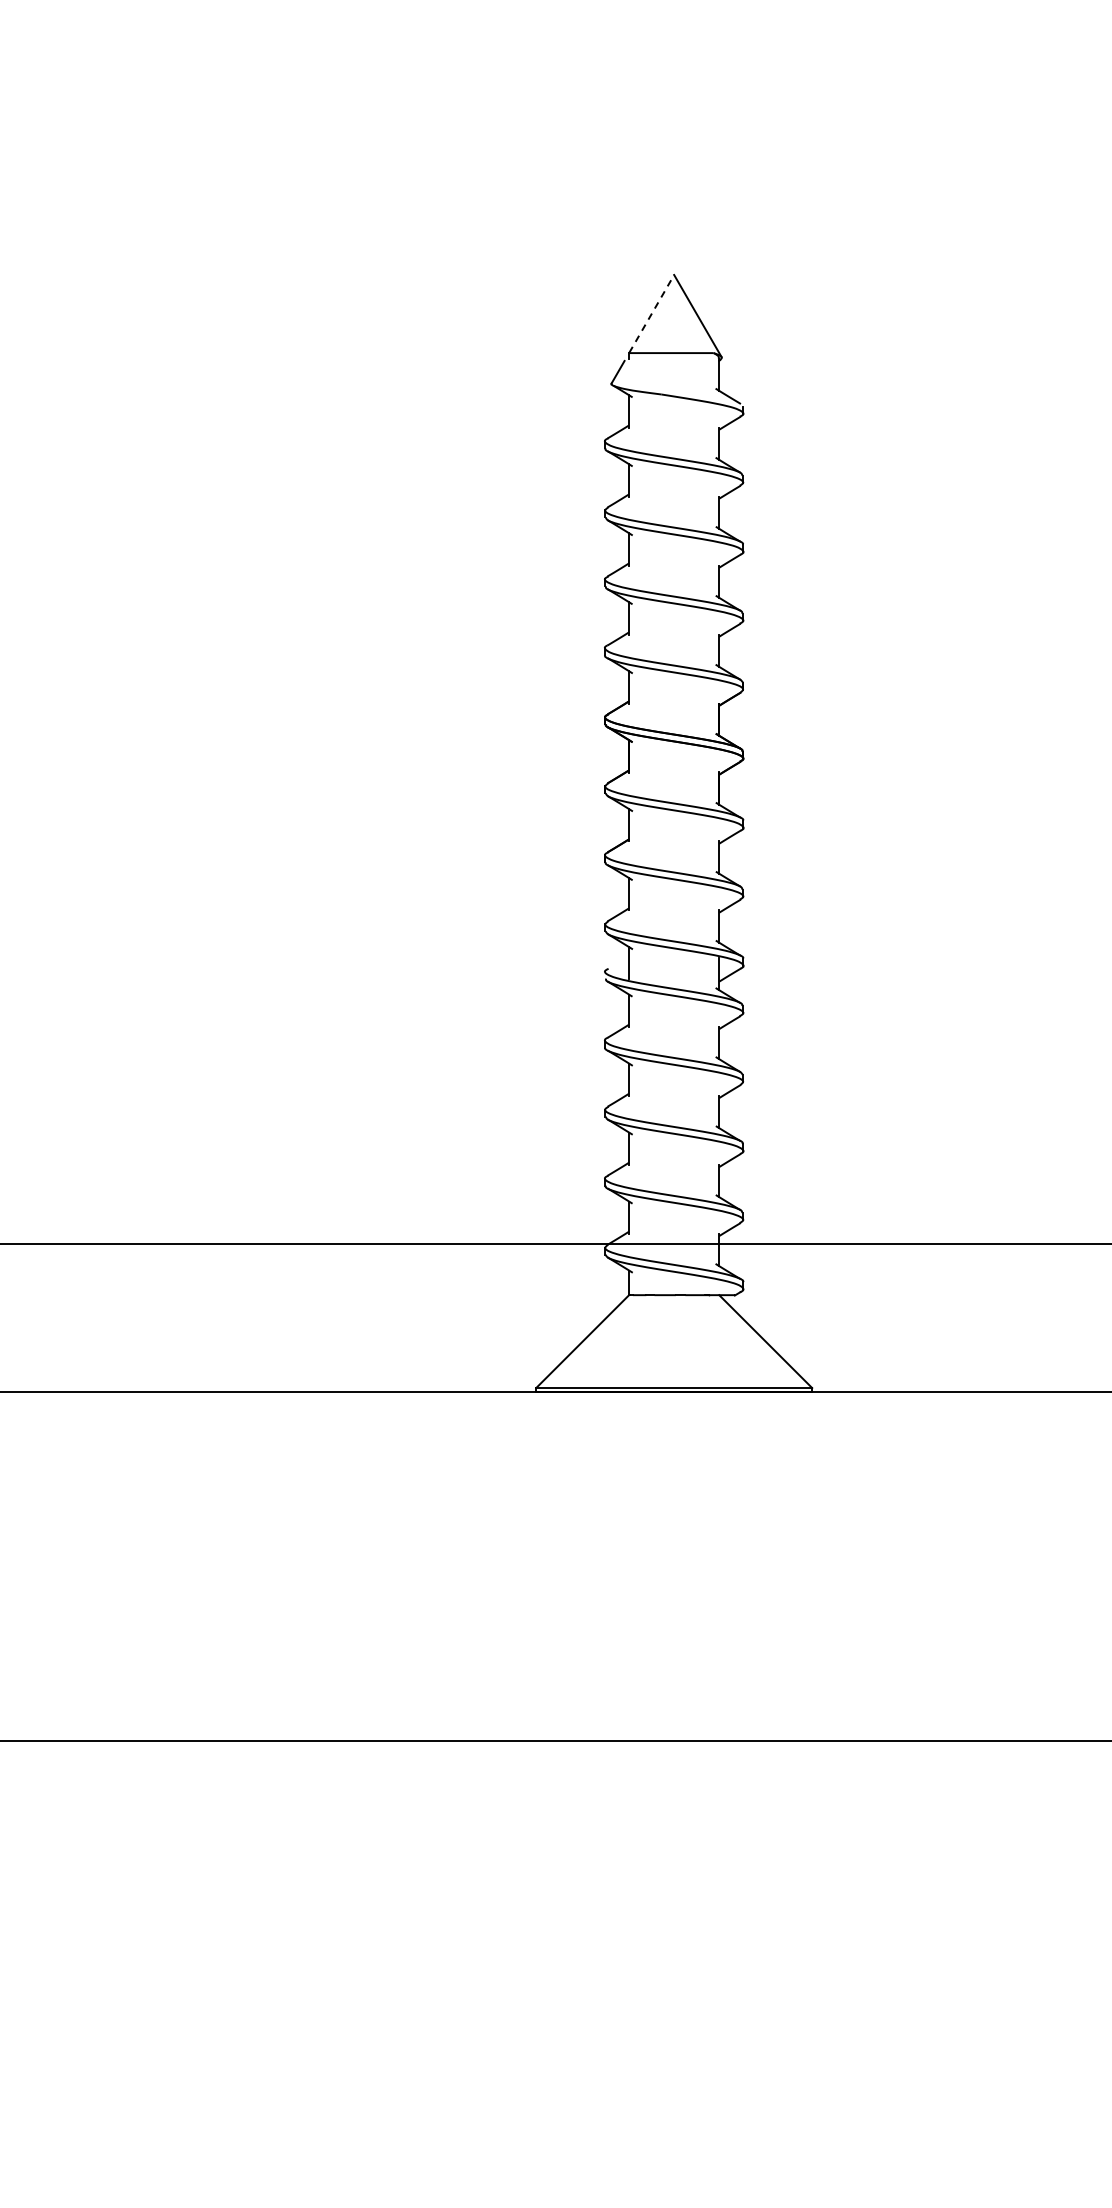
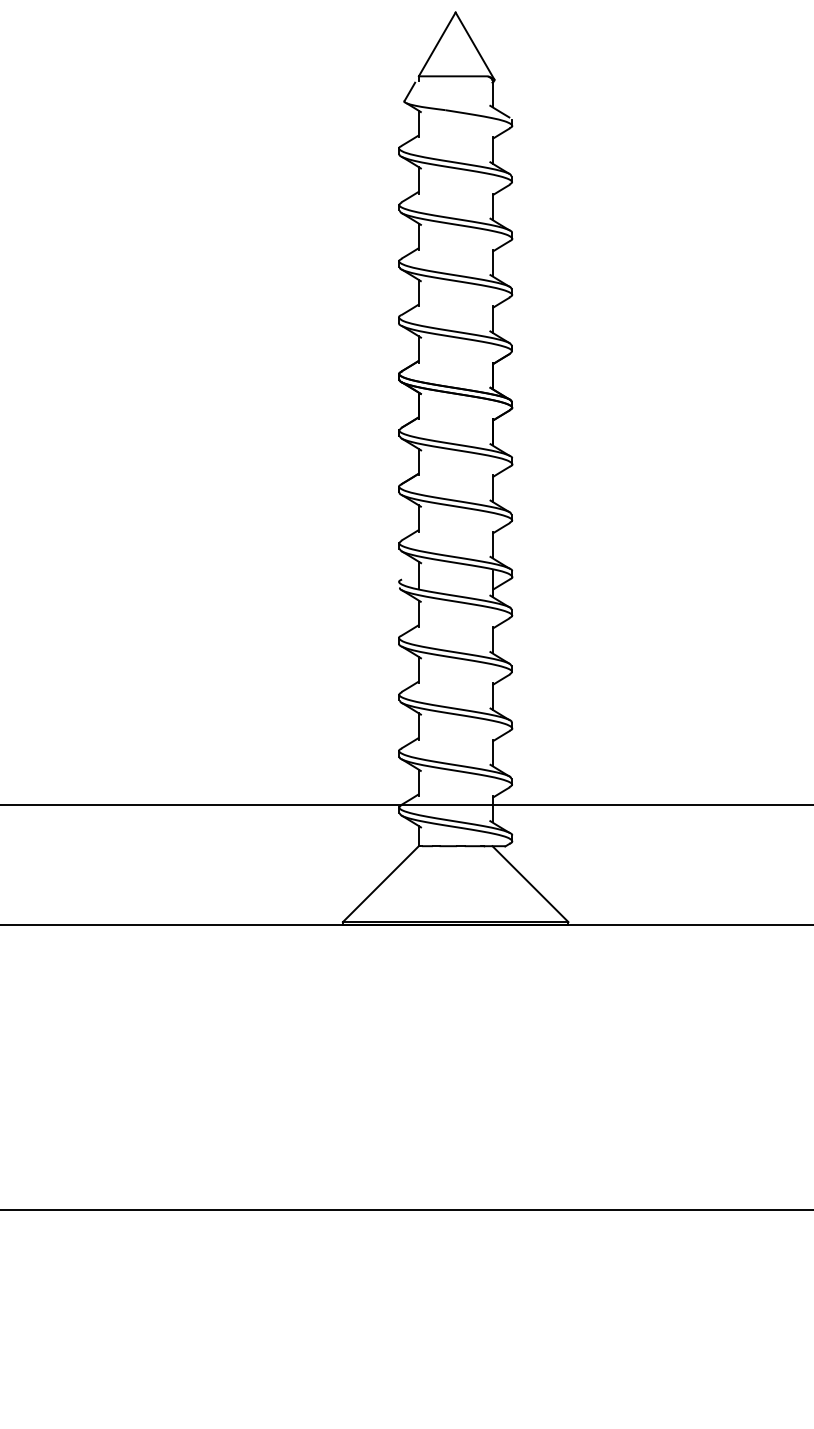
line: (651, 313) -> (437, 43), dashed -> solid

